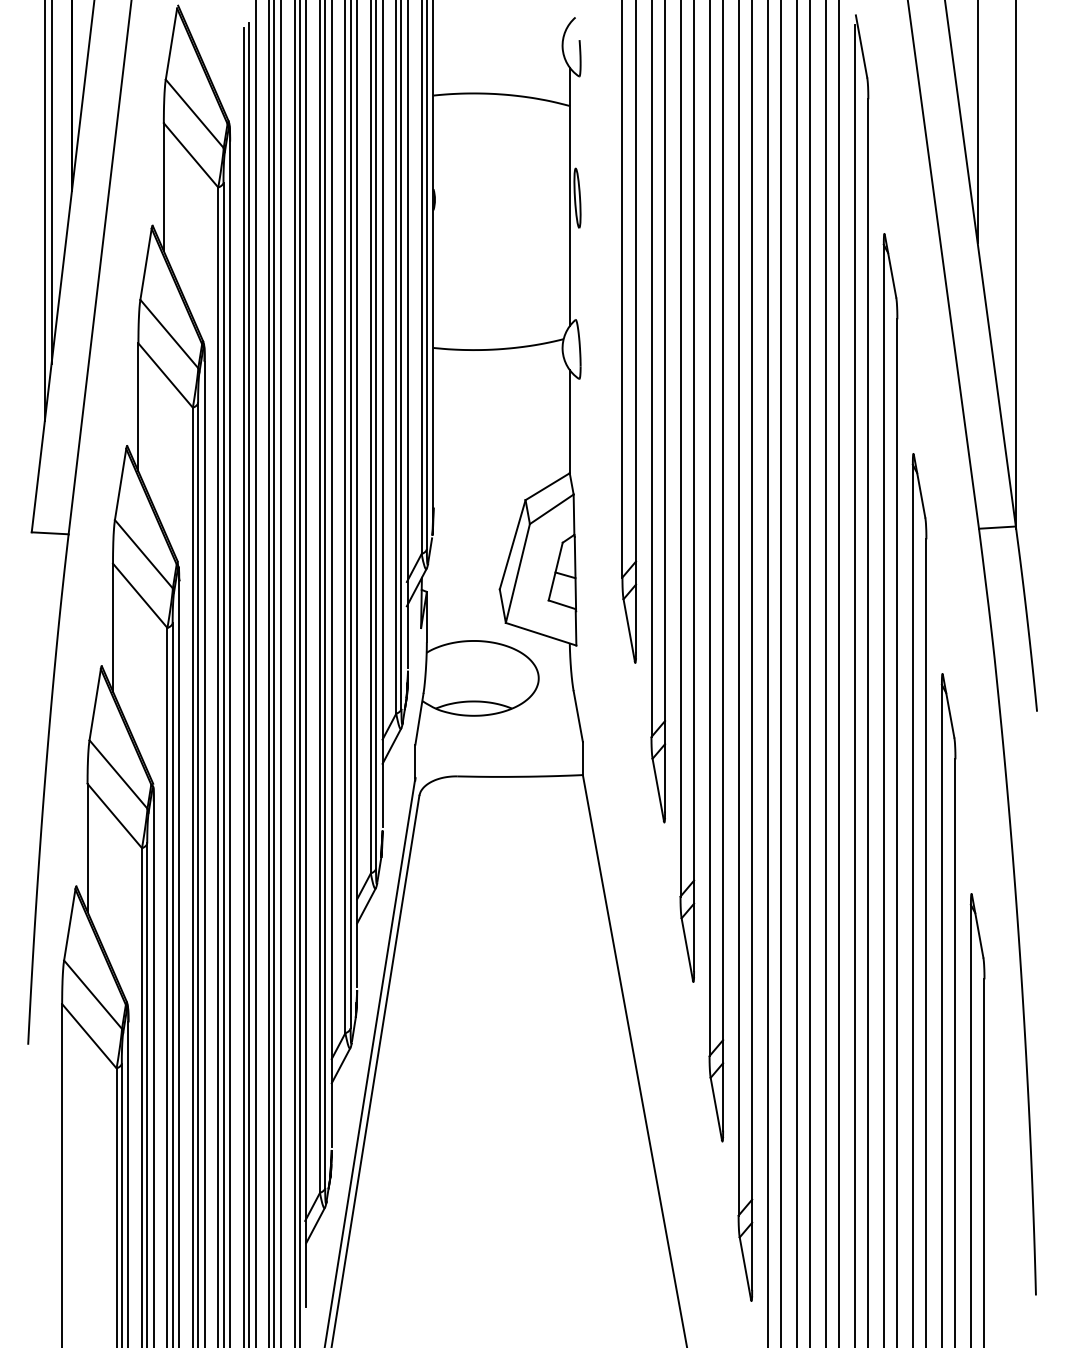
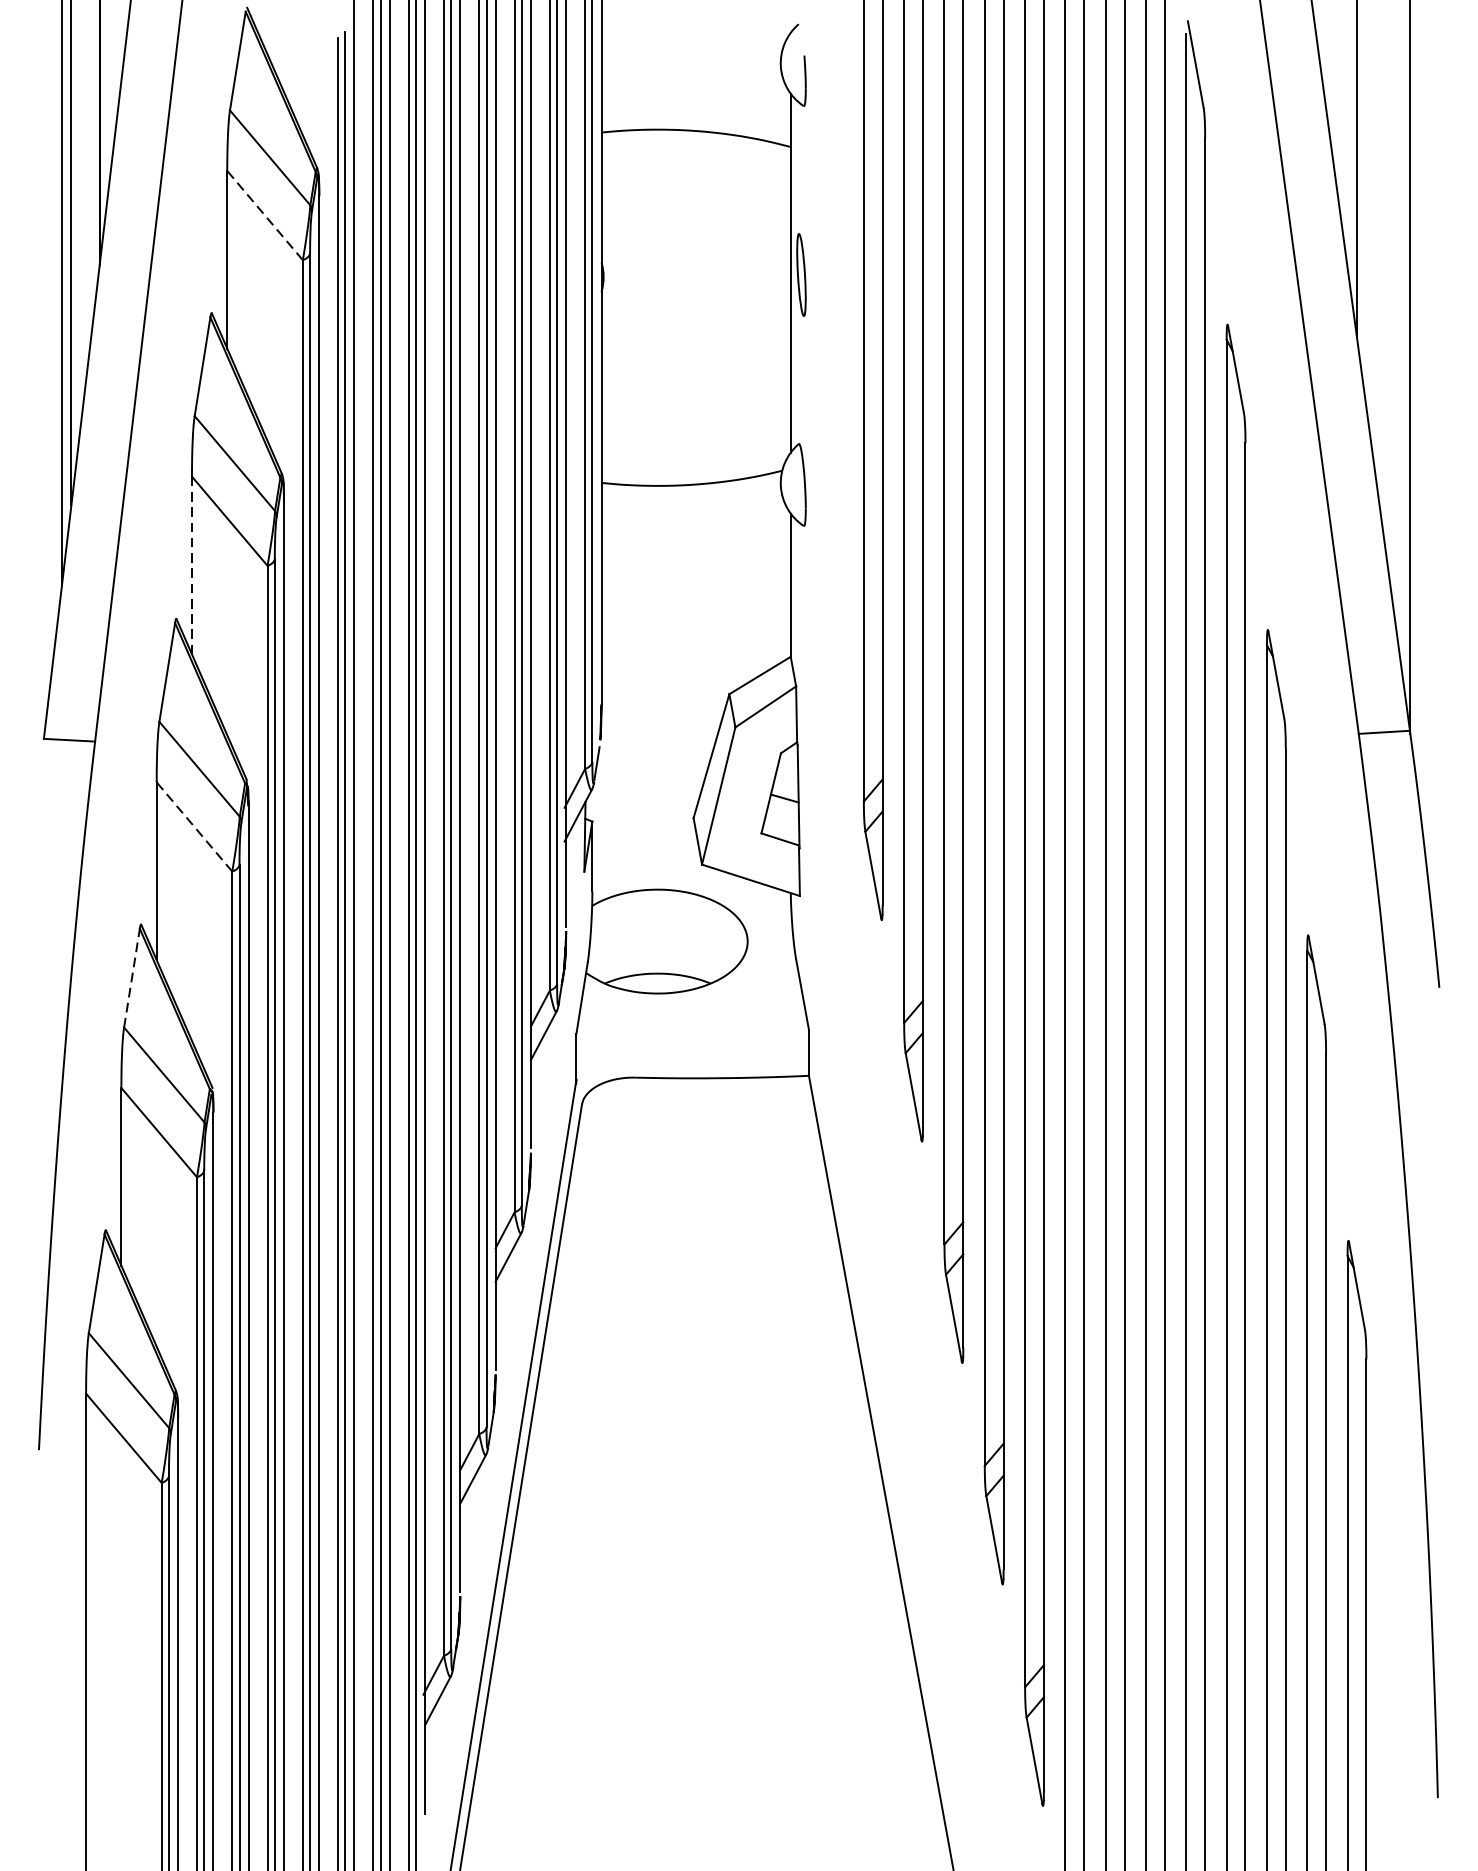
line: (190, 154) -> (264, 214), solid -> dashed
line: (138, 406) -> (192, 564), solid -> dashed
line: (139, 595) -> (193, 826), solid -> dashed
line: (95, 704) -> (132, 977), solid -> dashed

